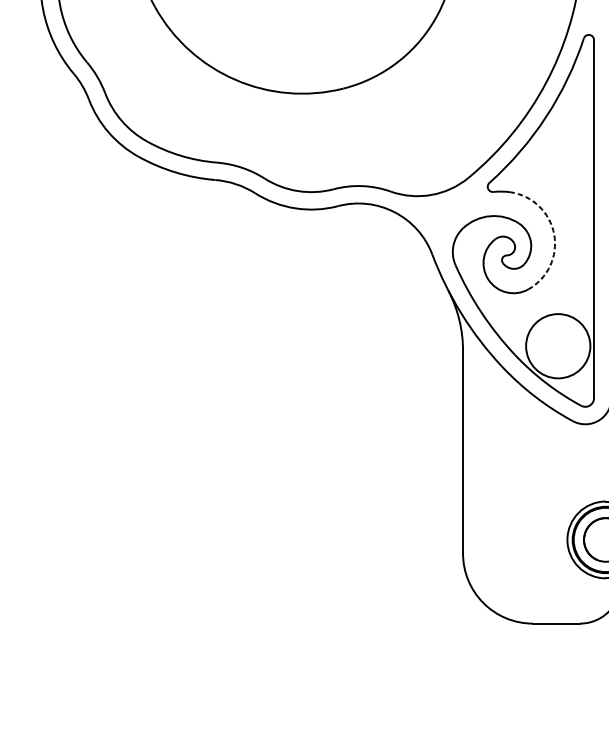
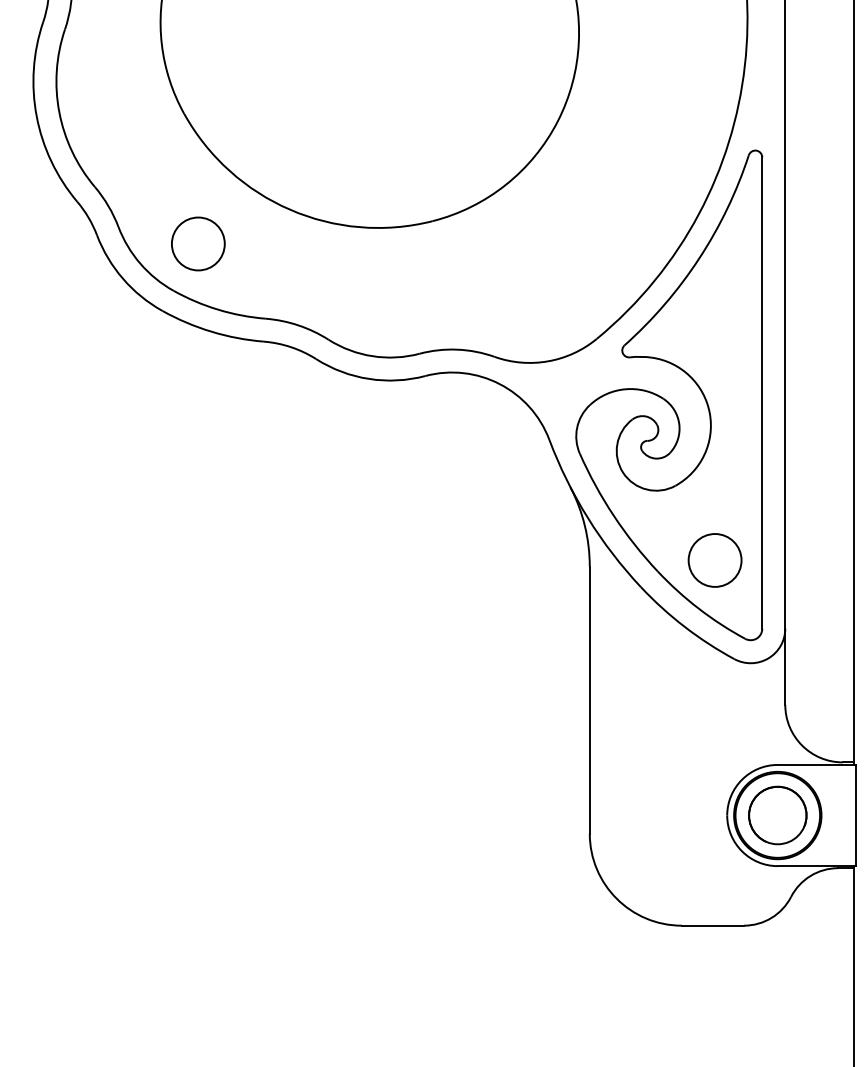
circle: (165, 105) -> (198, 243), added
arc: (553, 234) -> (709, 413), dashed -> solid
circle: (557, 346) -> (714, 560), size x0.62

